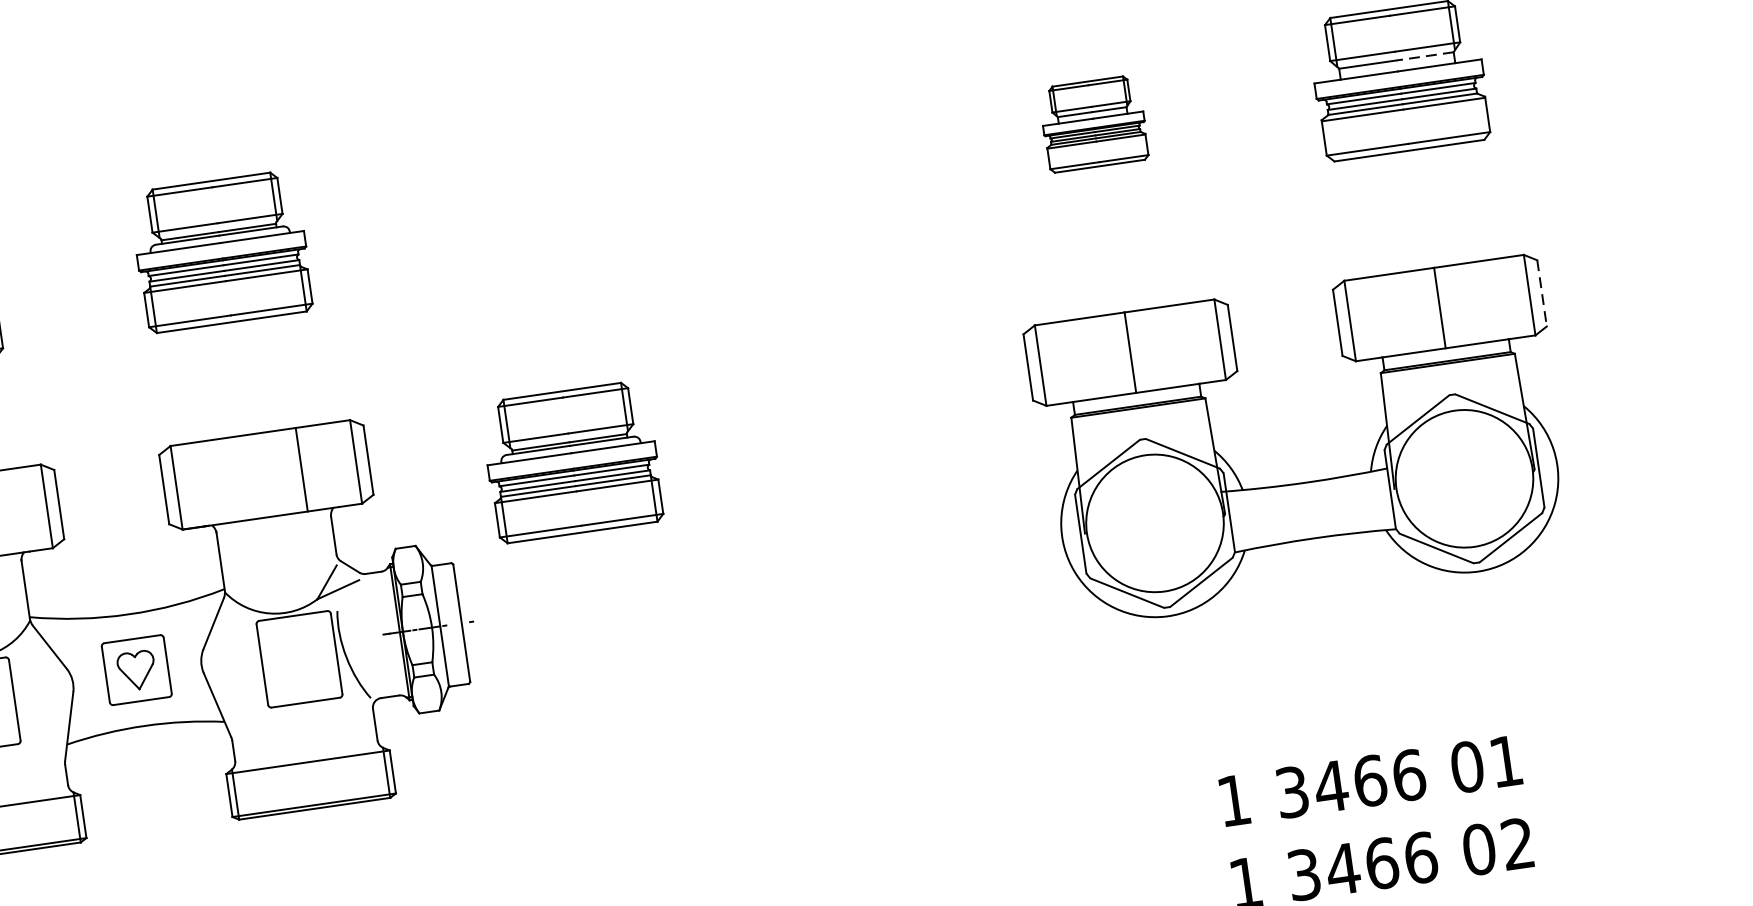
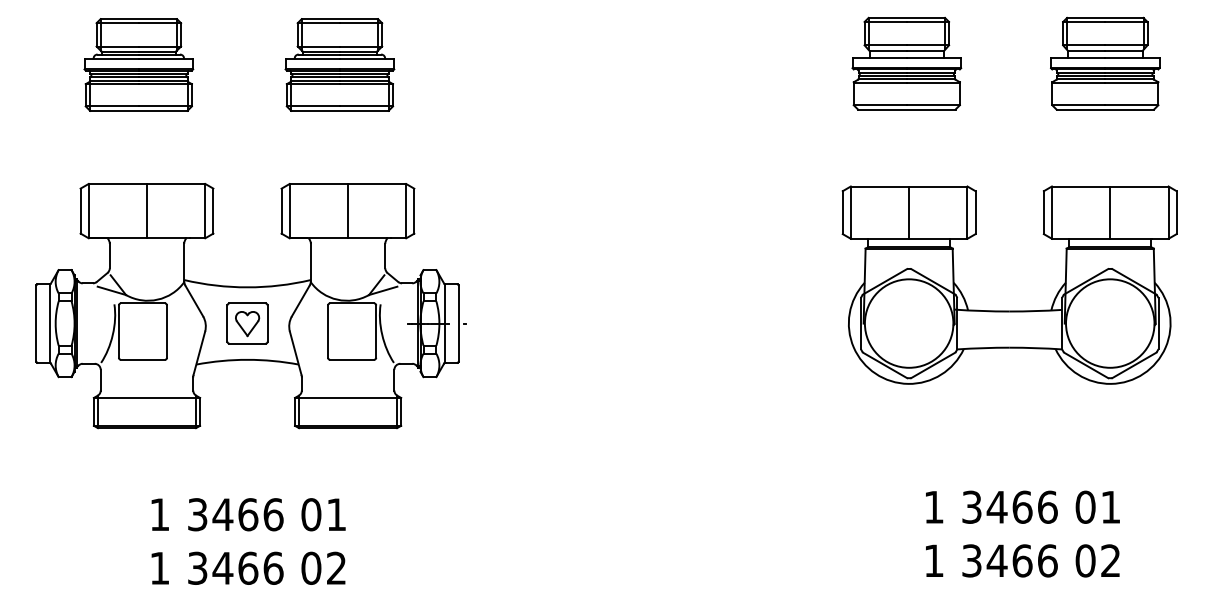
line: (1424, 57) -> (1123, 51), dashed -> solid
part: (1093, 123) -> (906, 63), size x1.67
line: (1542, 294) -> (1176, 213), dashed -> solid
part: (571, 461) -> (543, 230), removed
line: (301, 470) -> (347, 211), moved

